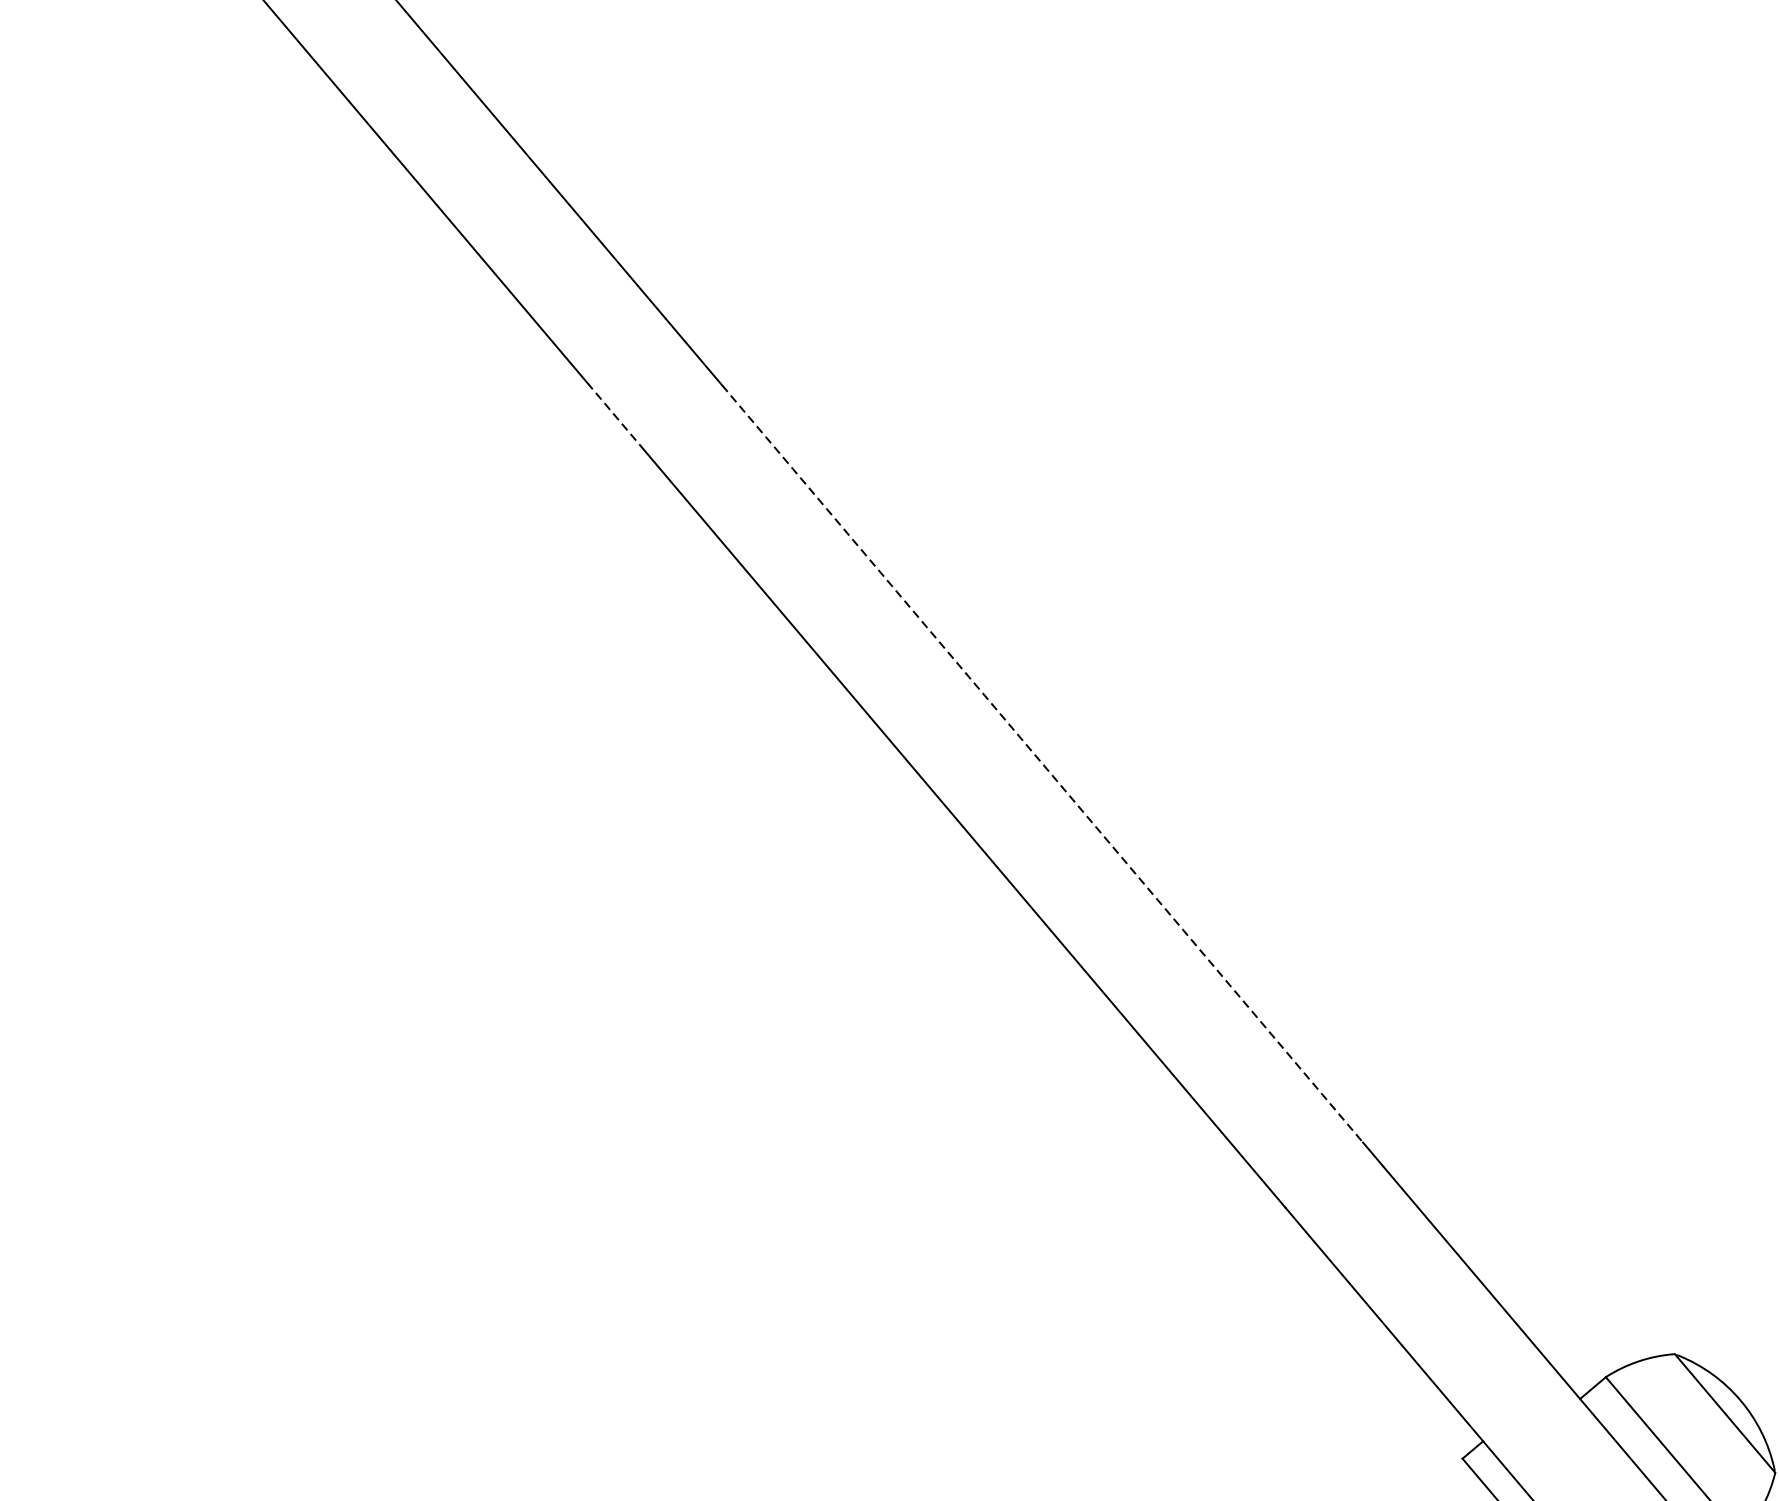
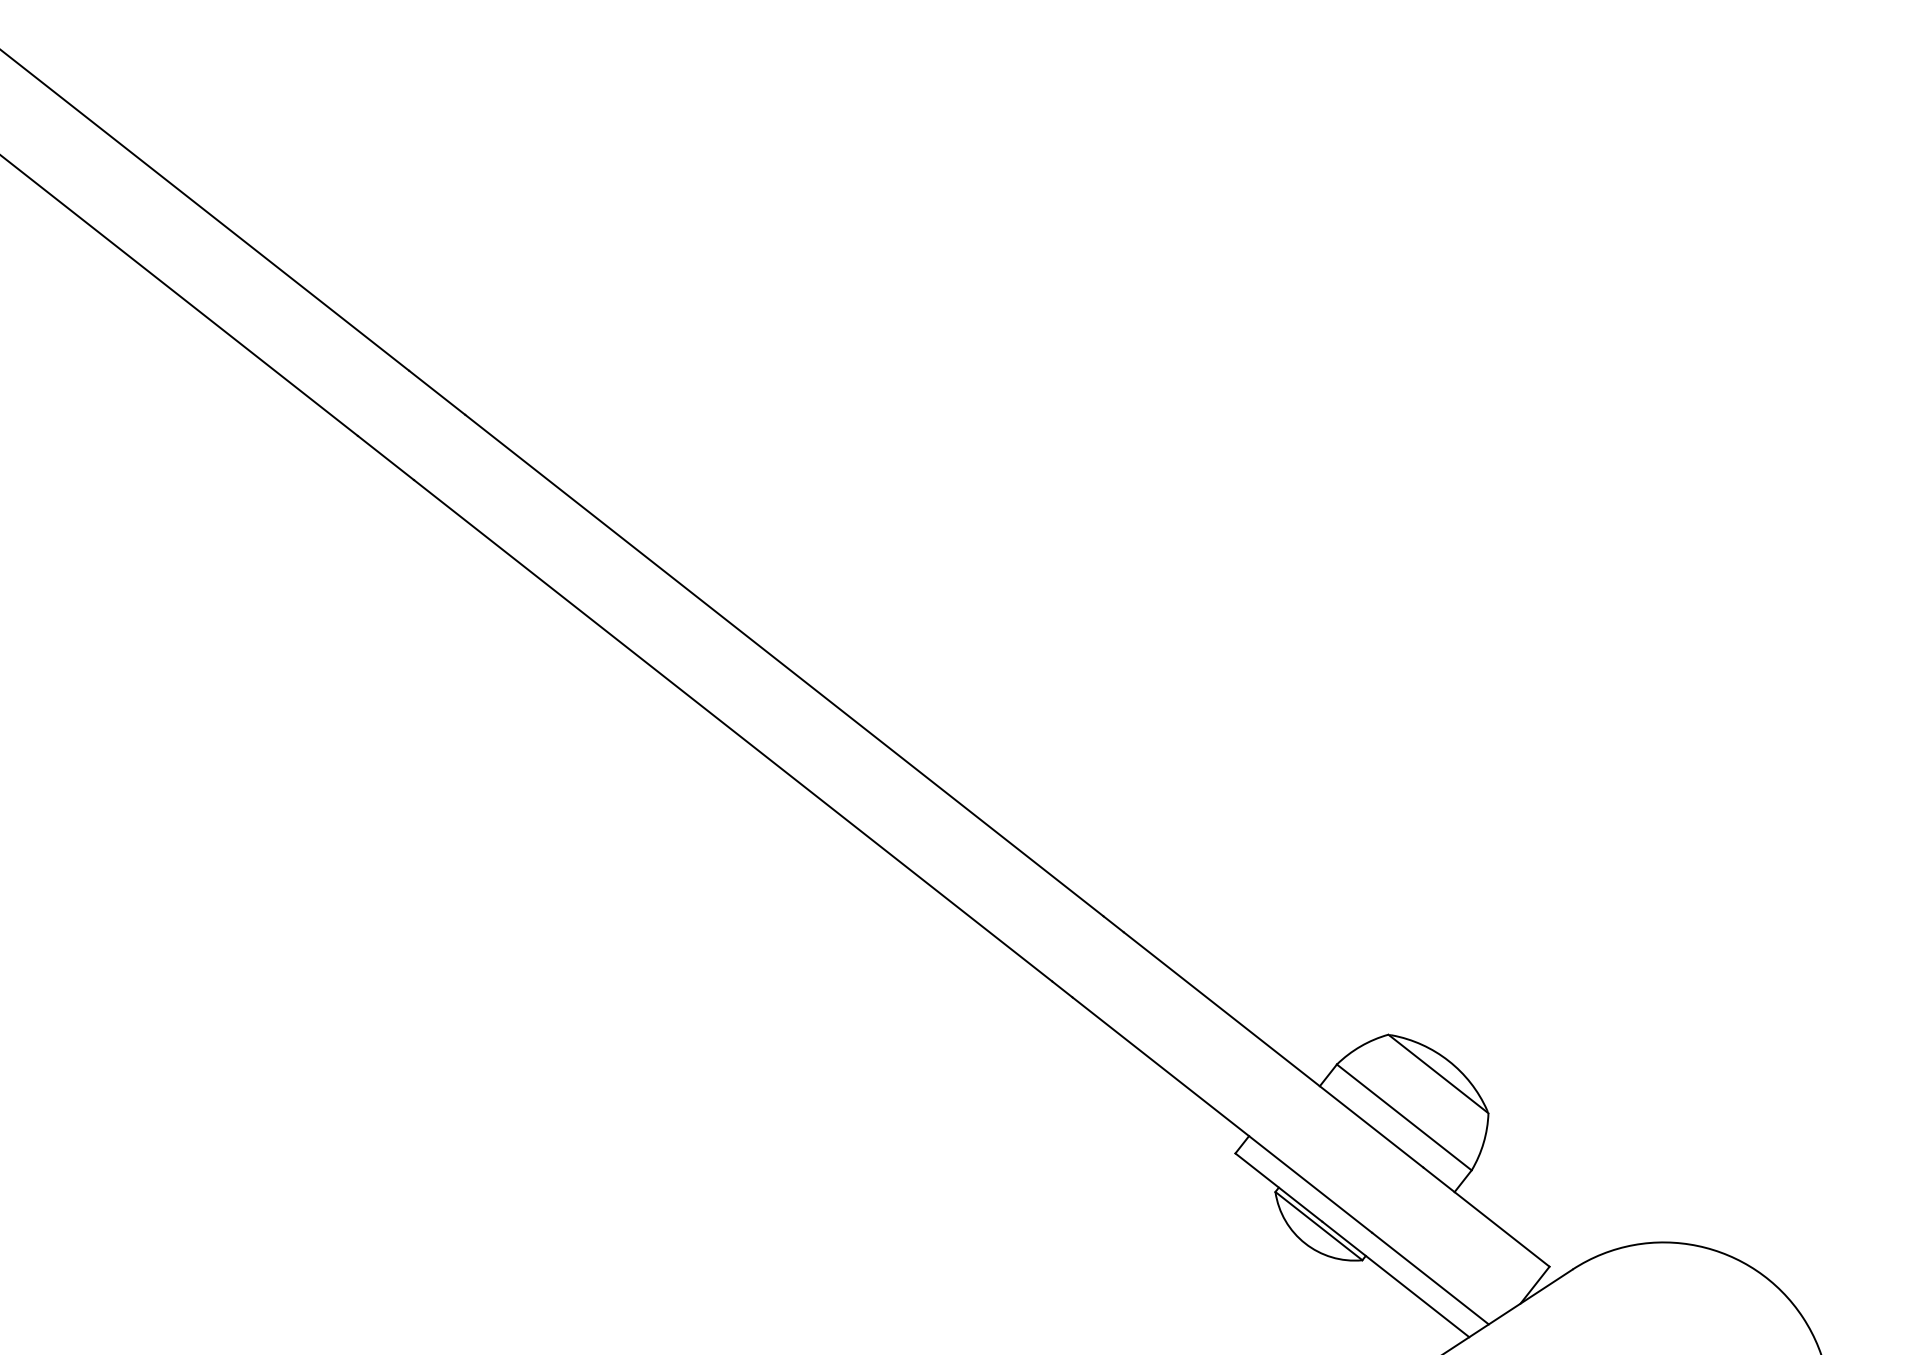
line: (615, 418) -> (385, 458), dashed -> solid
line: (1042, 763) -> (784, 665), dashed -> solid

